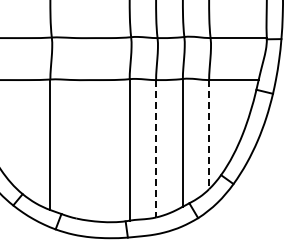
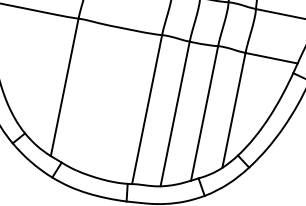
line: (209, 134) -> (234, 110), dashed -> solid
line: (156, 148) -> (175, 113), dashed -> solid

